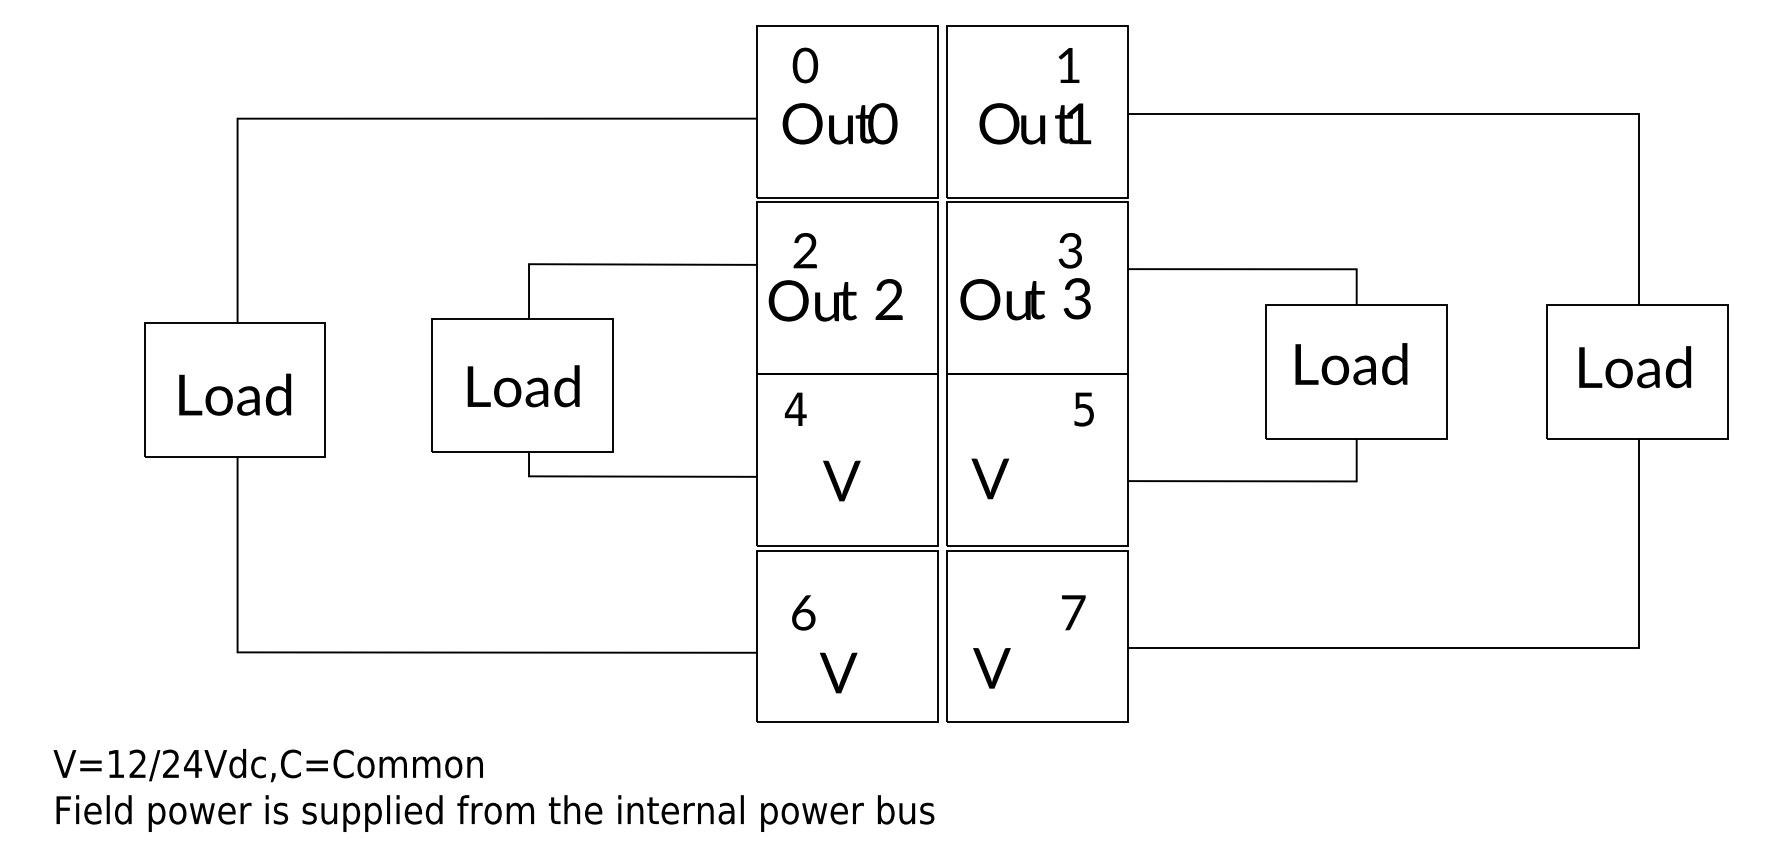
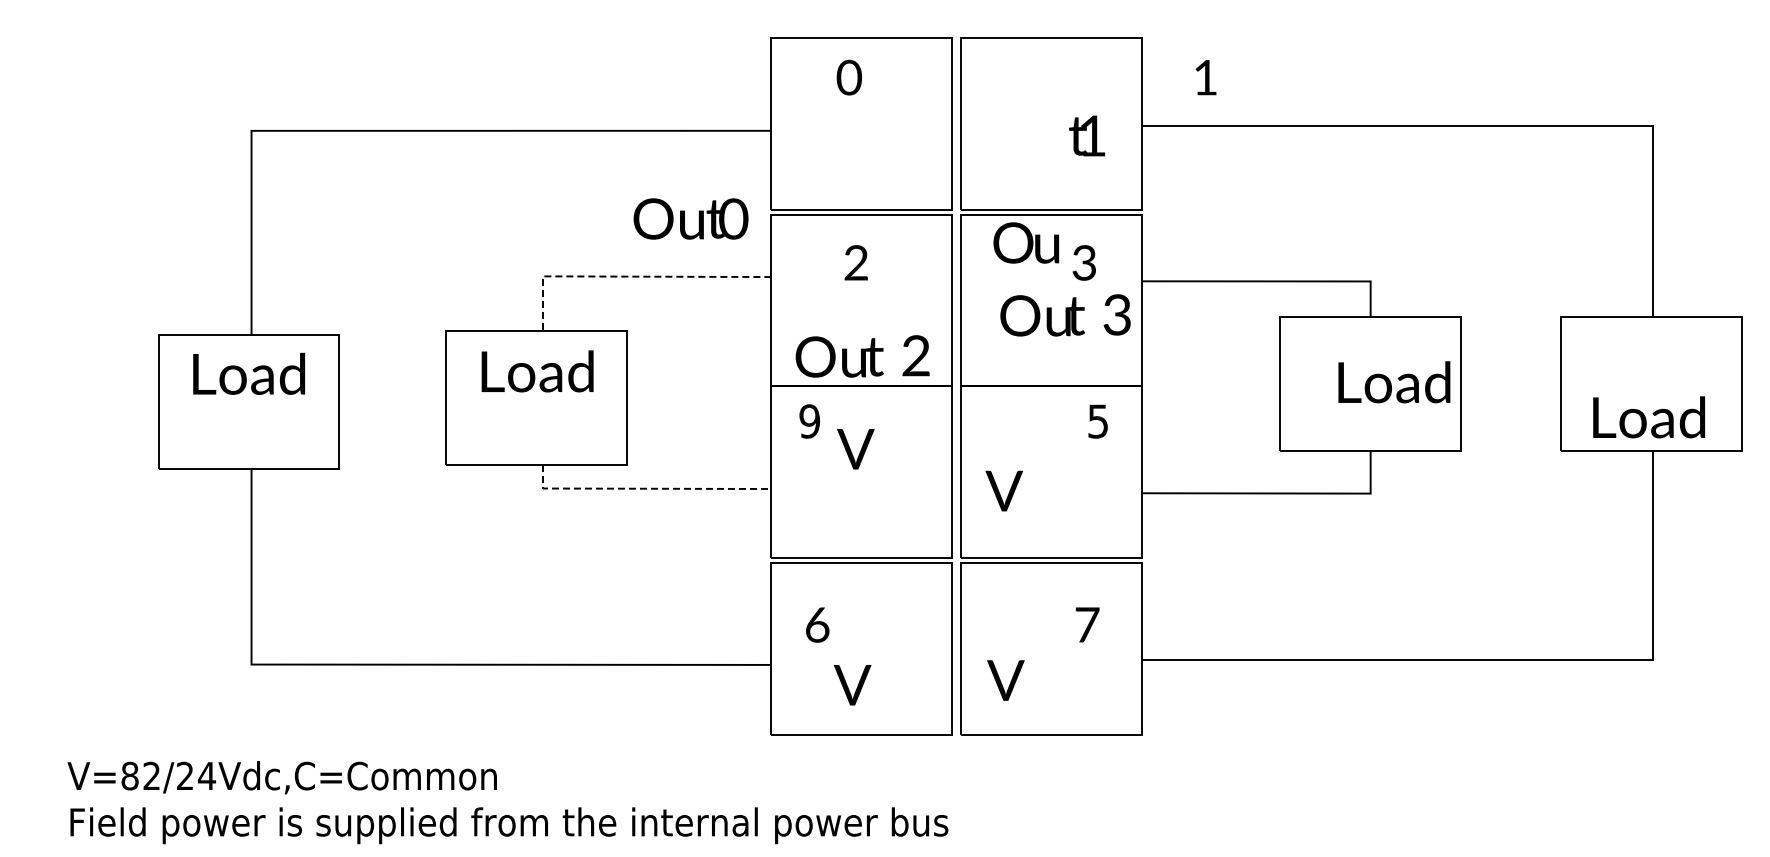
text: (805, 65) -> (849, 77), moved
text: (1069, 65) -> (1206, 77), moved
text: (839, 123) -> (690, 218), moved
text: (1012, 123) -> (1026, 242), moved
text: (804, 250) -> (855, 262), moved
line: (614, 264) -> (628, 276), solid -> dashed
text: (1025, 299) -> (1065, 315), moved
text: (835, 300) -> (862, 356), moved
text: (1351, 364) -> (1394, 382), moved
text: (1635, 367) -> (1649, 417), moved
text: (523, 386) -> (537, 371), moved
text: (235, 394) -> (249, 373), moved
text: (795, 409) -> (809, 421), 4 -> 9
line: (630, 476) -> (644, 488), solid -> dashed
text: (841, 480) -> (855, 448), moved
text: (115, 763) -> (129, 775), V=12/24Vdc,C=Common -> V=82/24Vdc,C=Common

